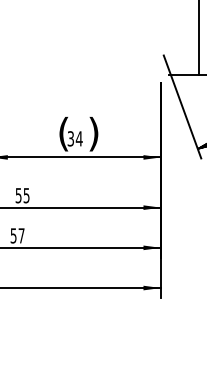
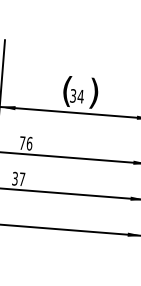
text: (22, 195) -> (25, 143), 55 -> 76
text: (13, 235) -> (15, 178), 57 -> 37

